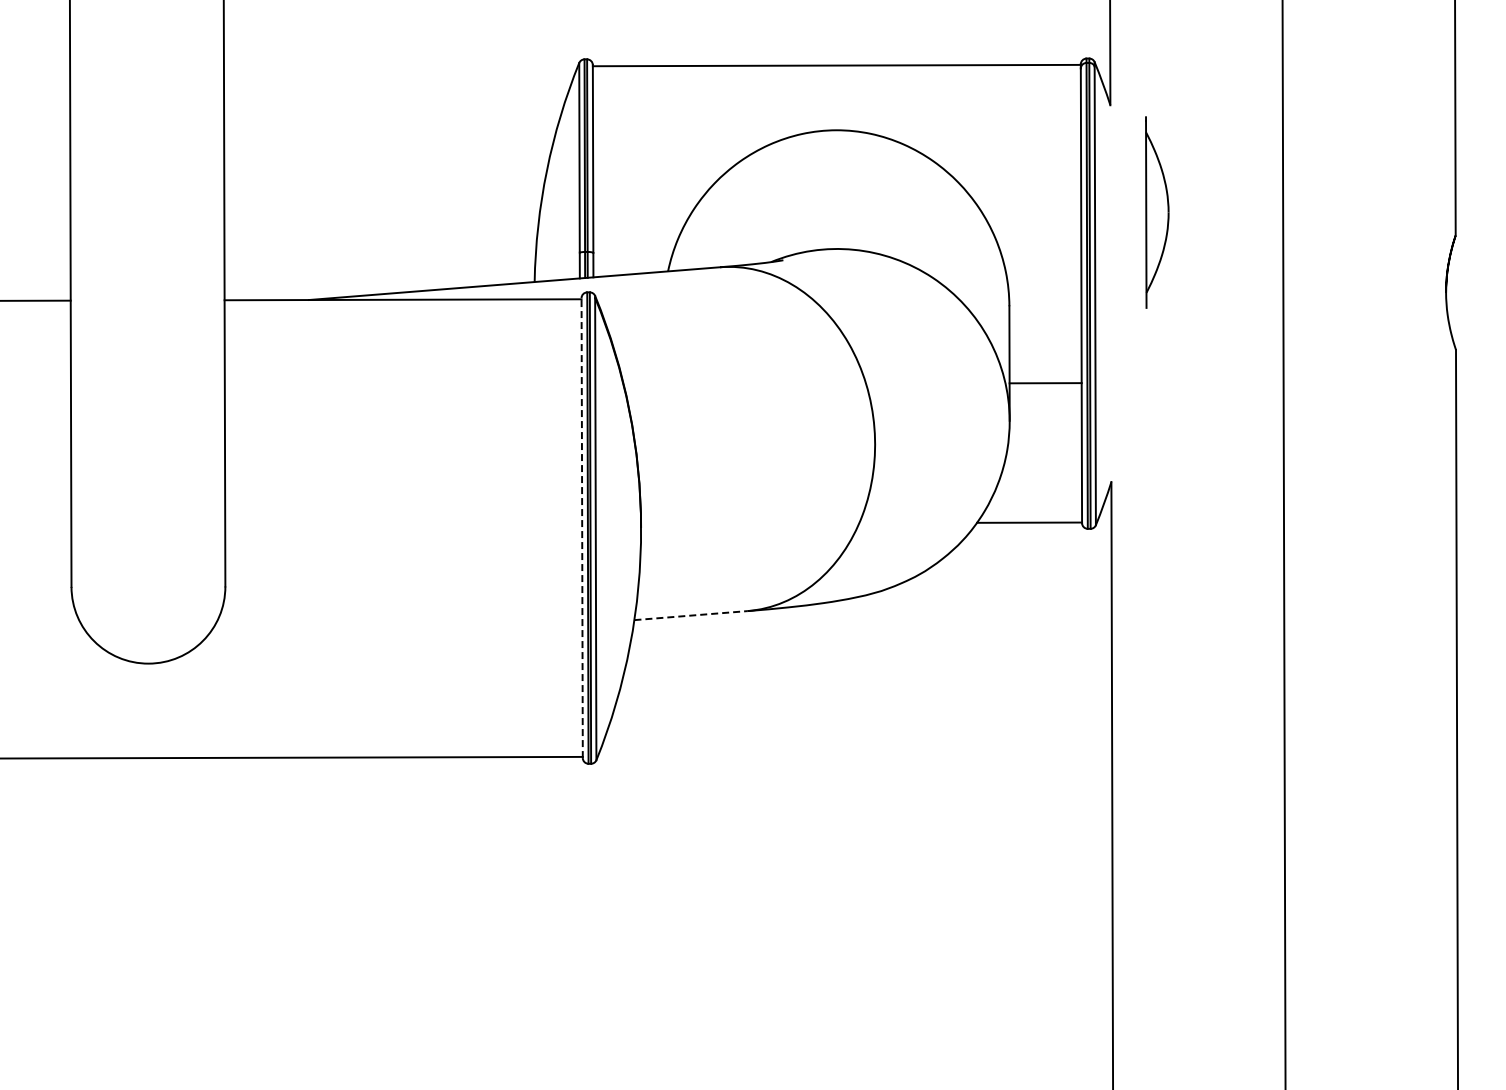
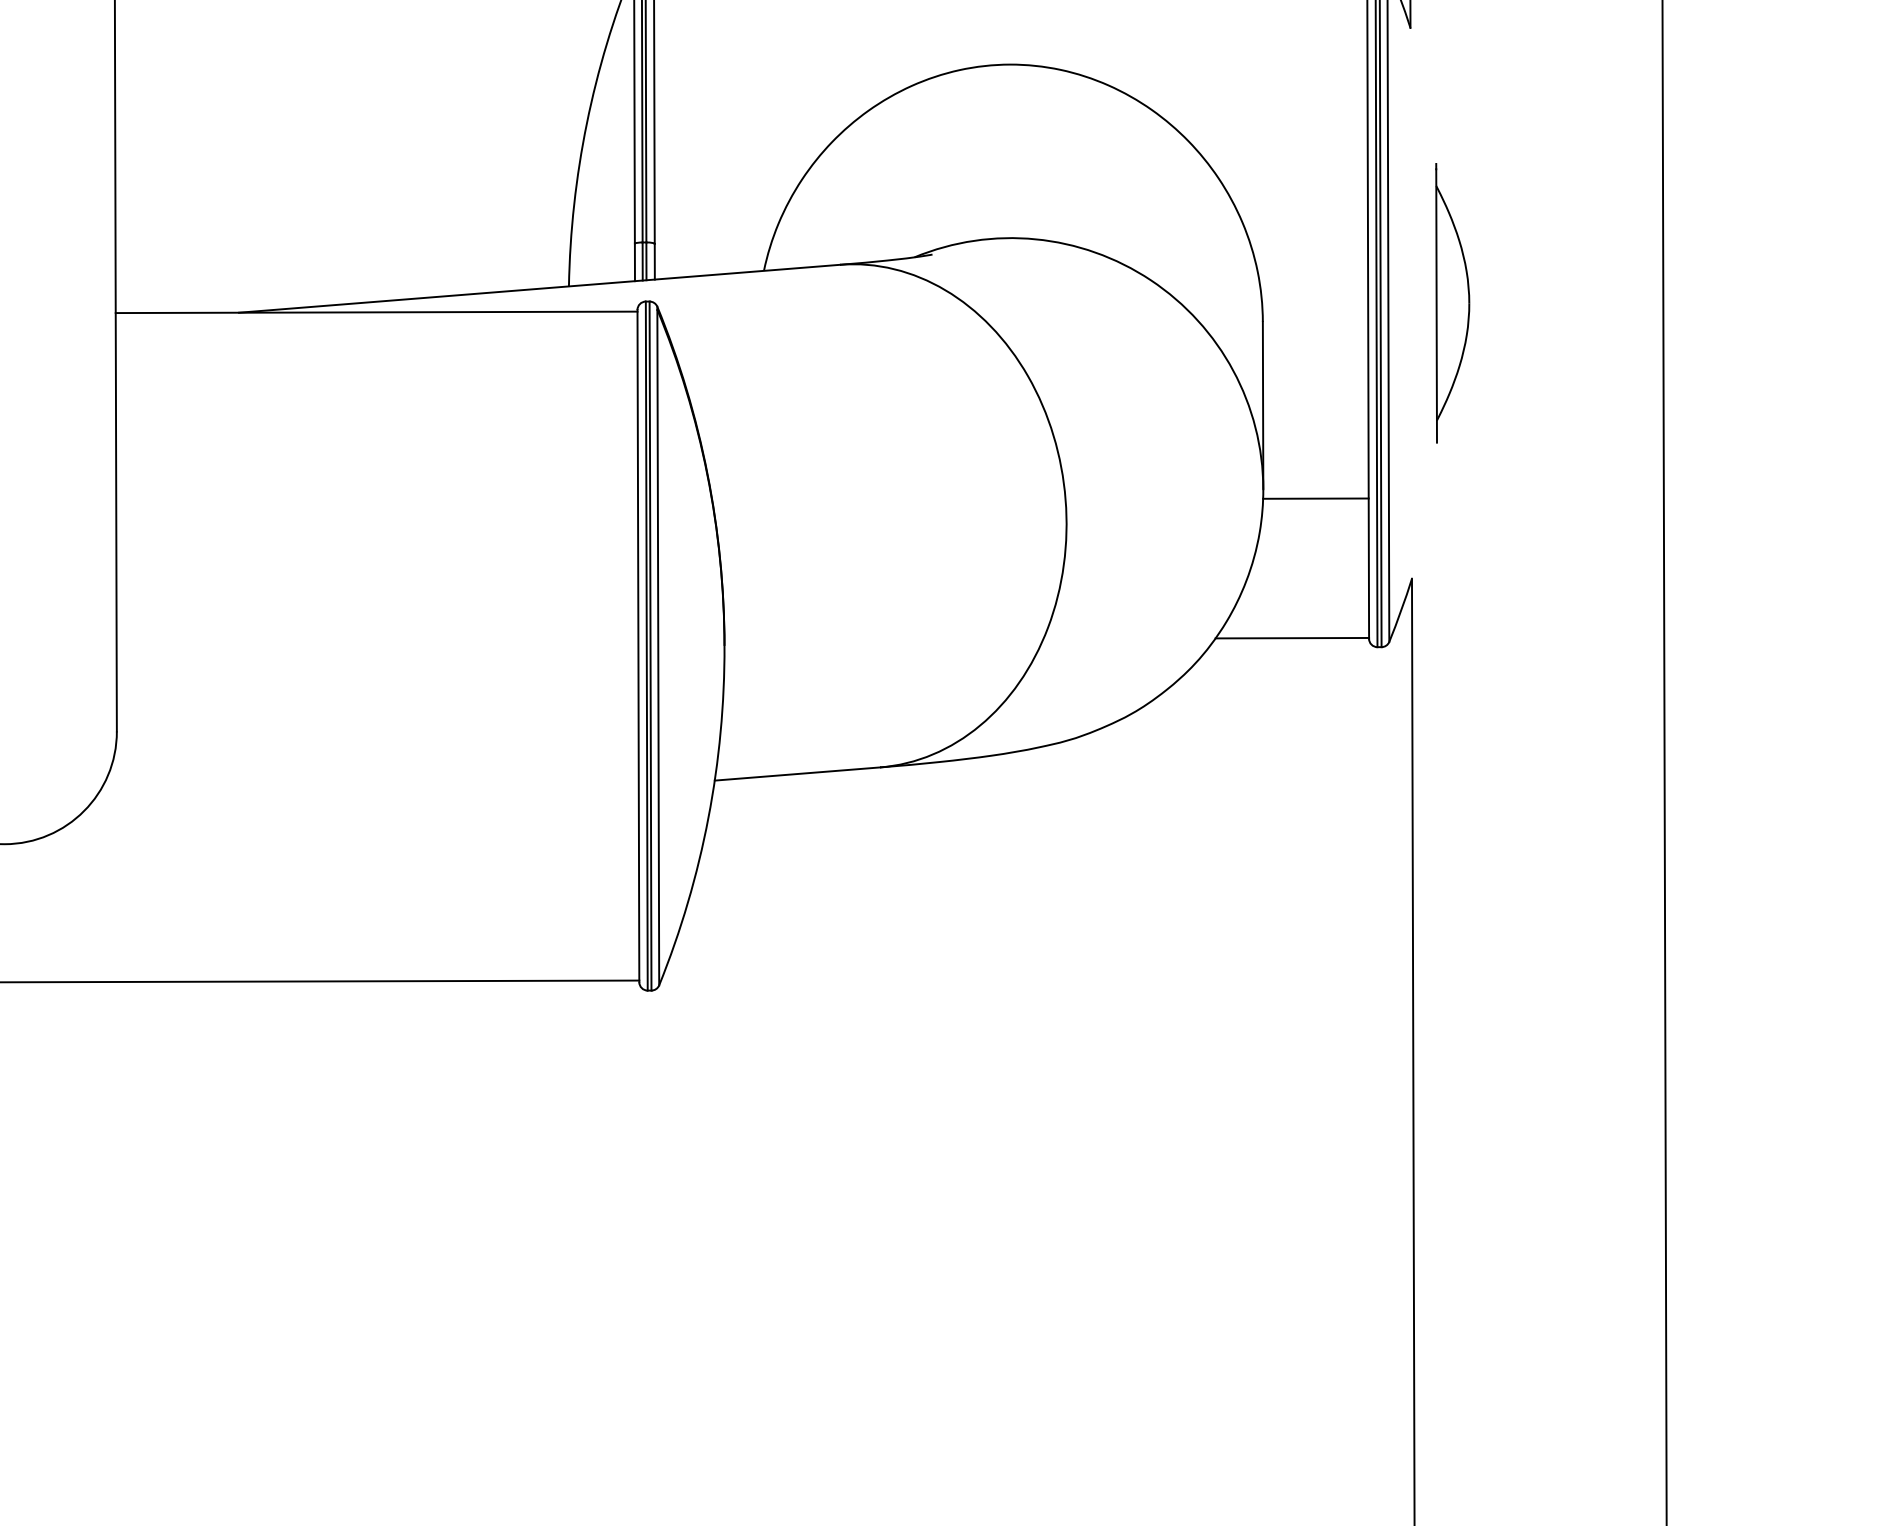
part: (1157, 212) -> (1453, 303), moved
line: (1045, 383) -> (1315, 499), moved
line: (582, 528) -> (638, 646), dashed -> solid
line: (690, 615) -> (796, 773), dashed -> solid

